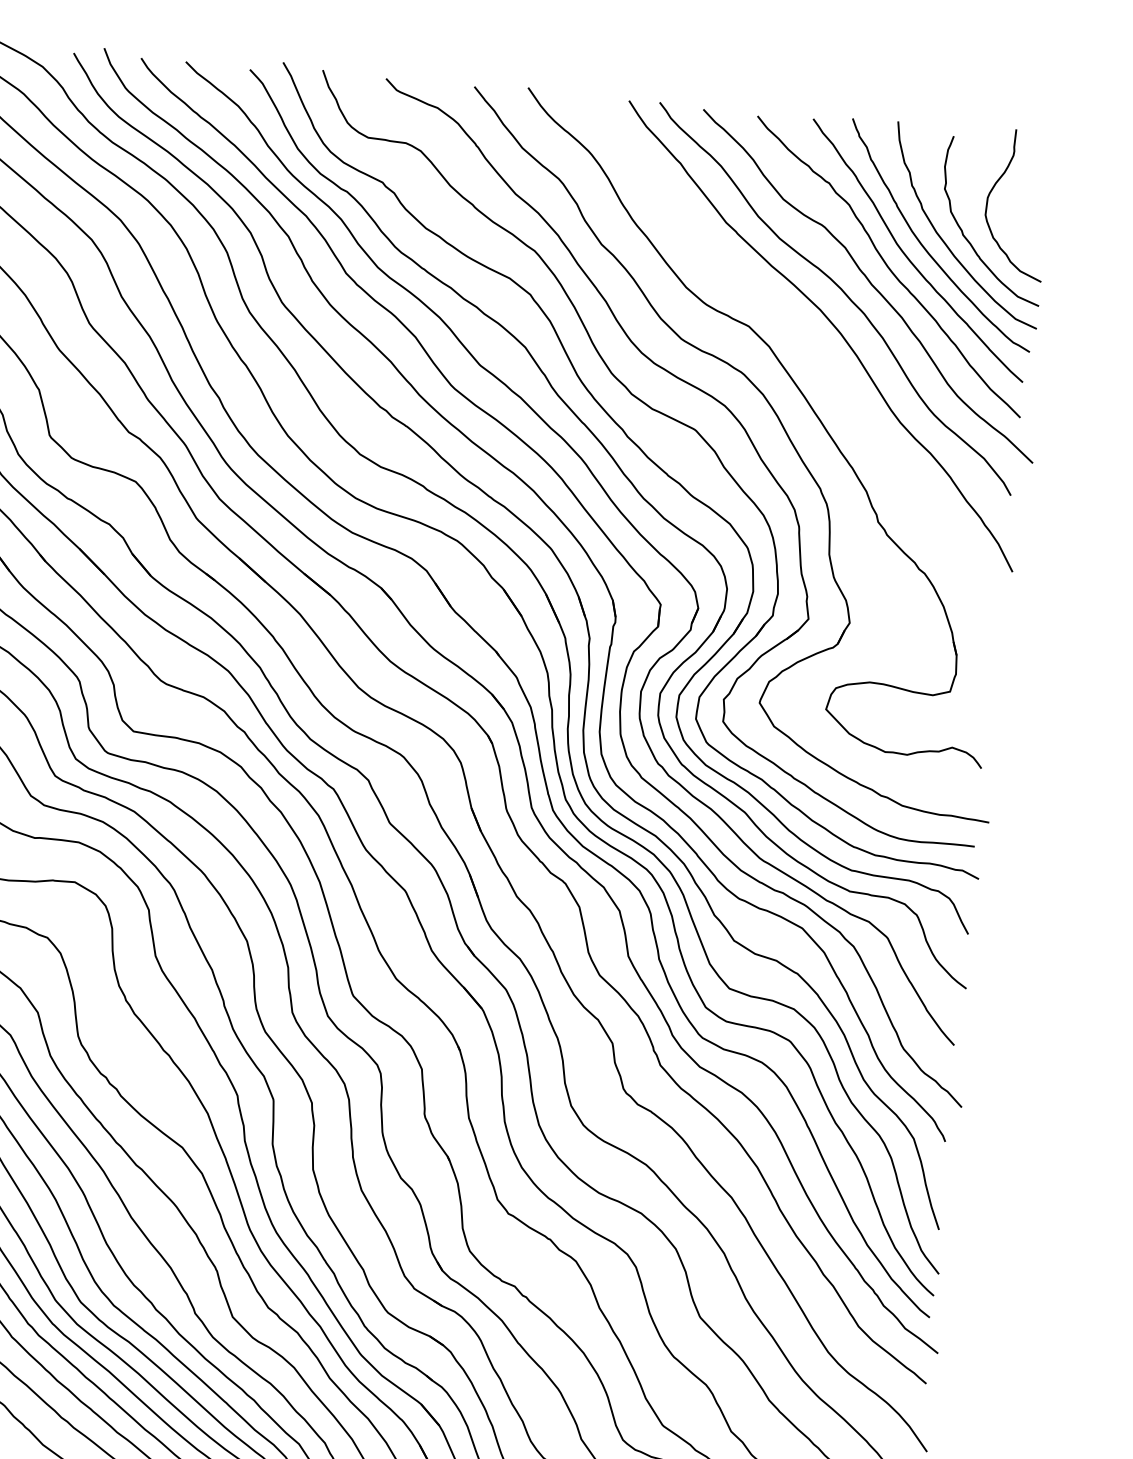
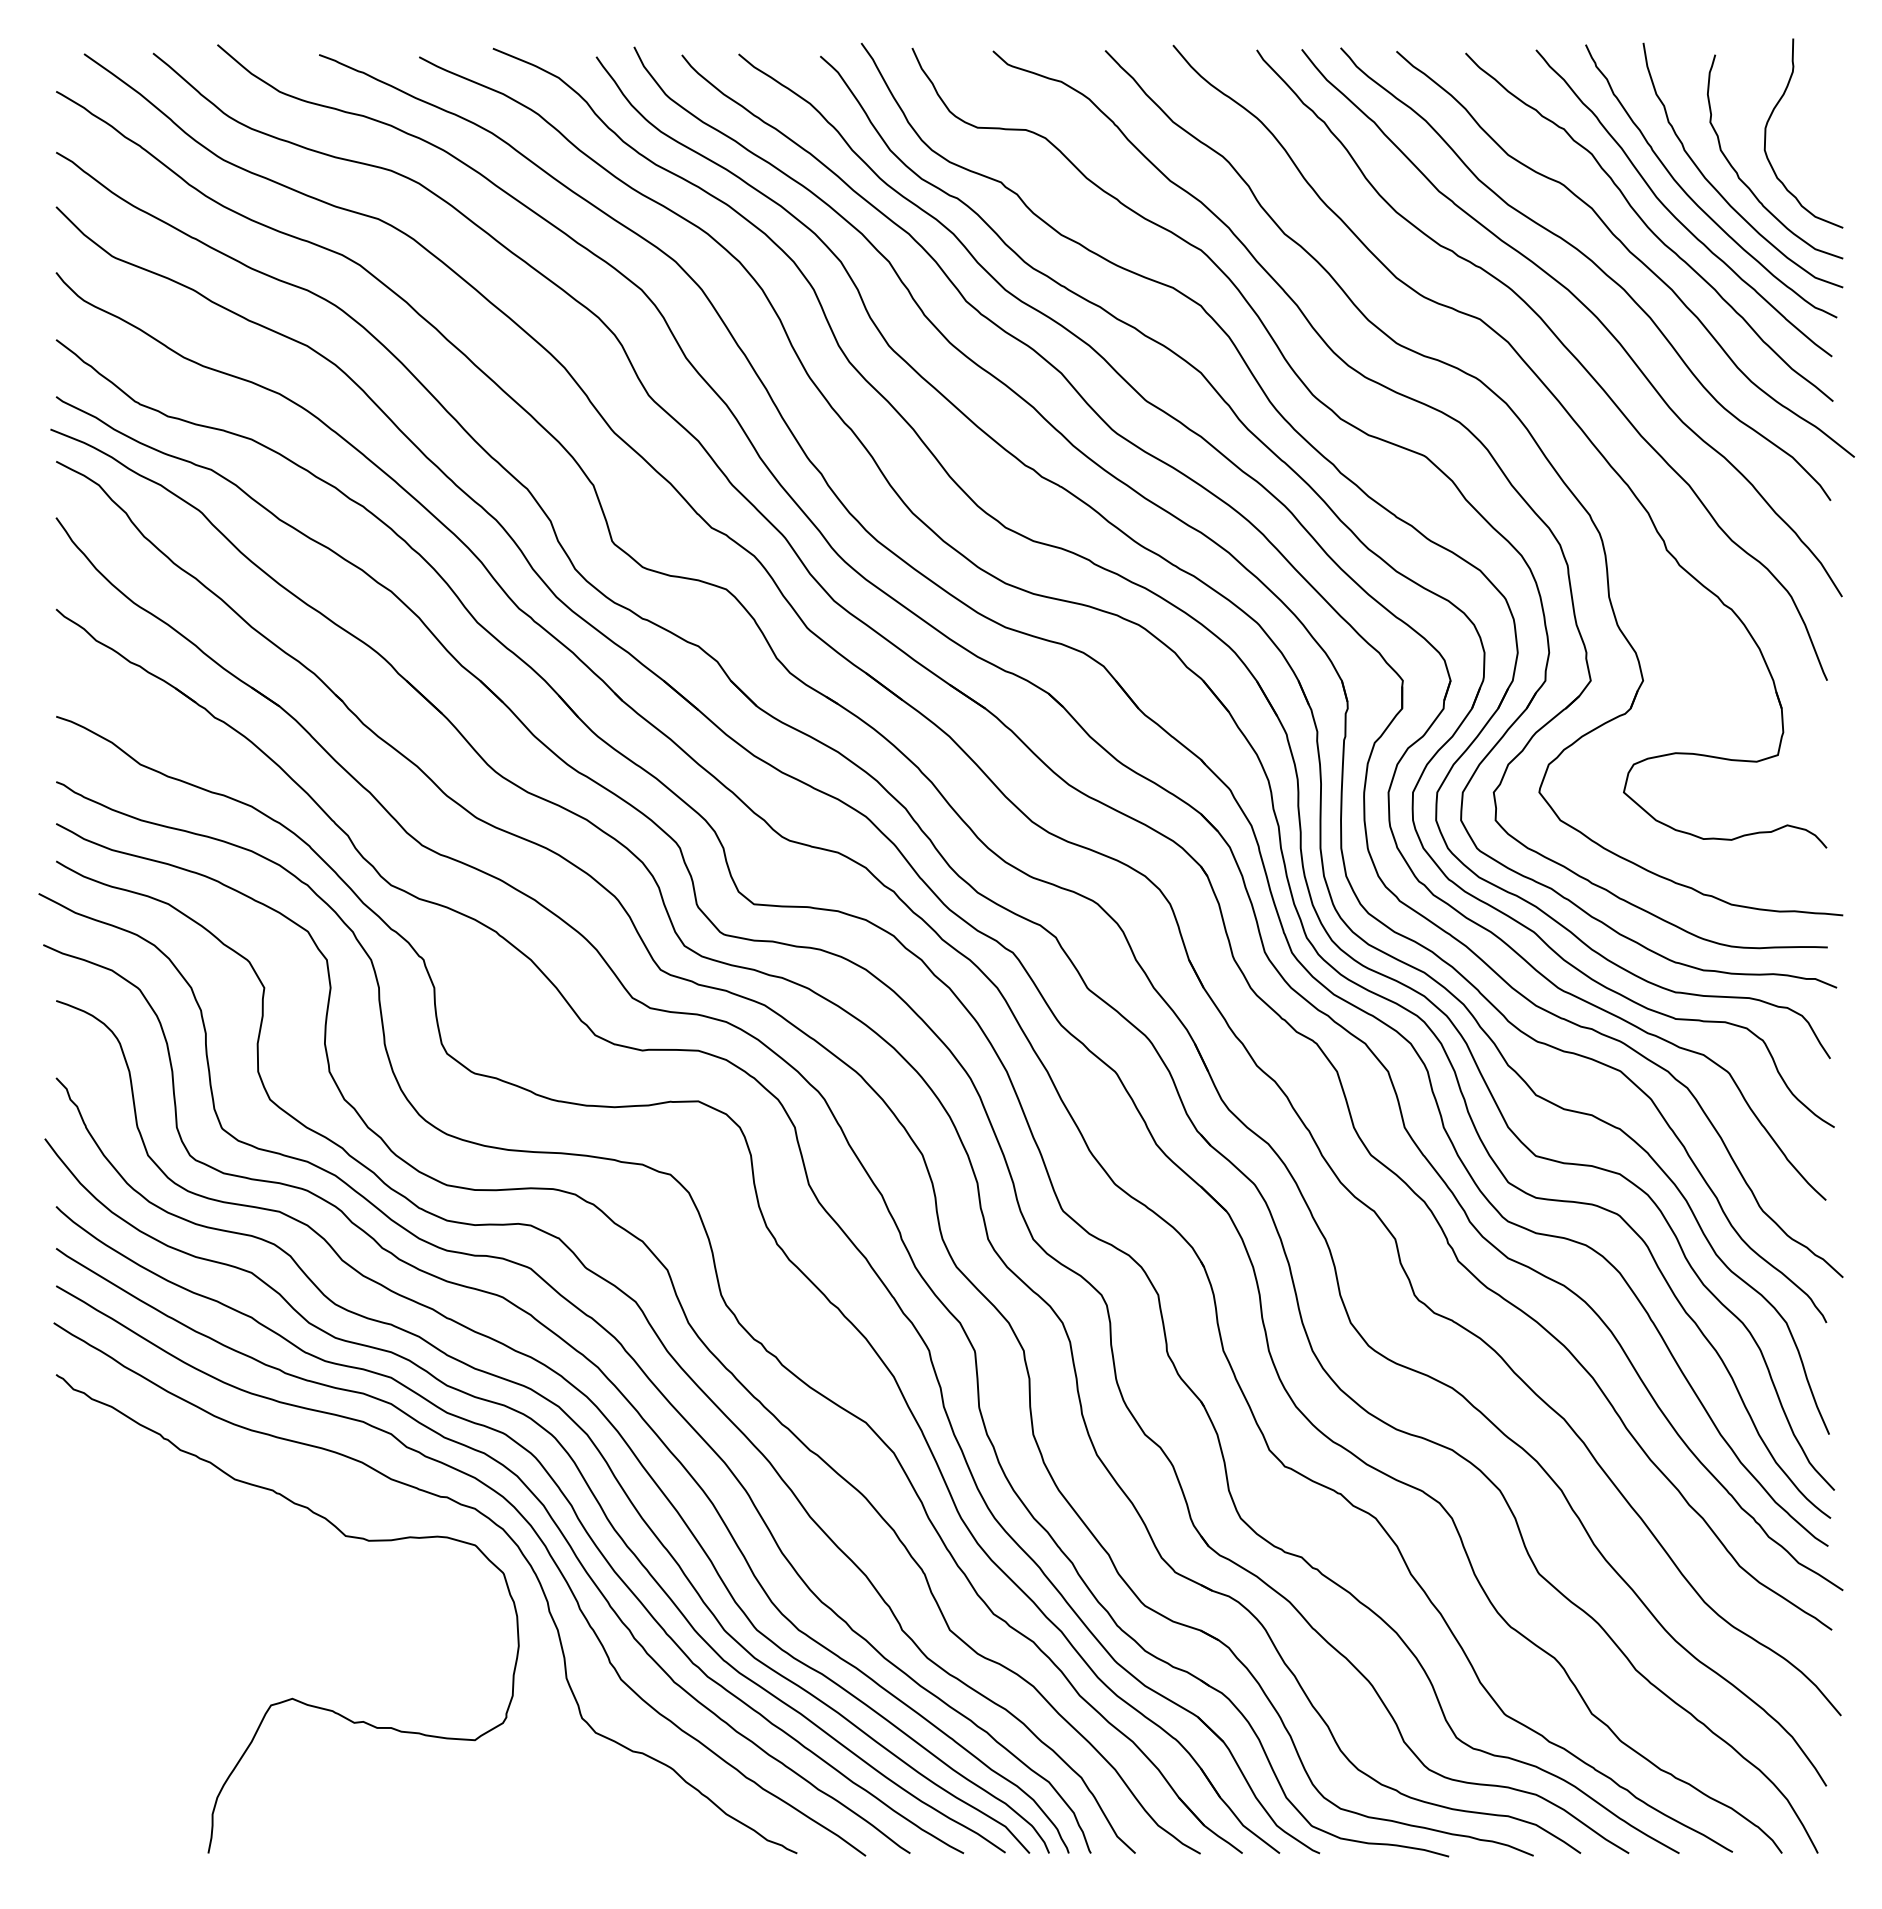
curve: (810, 352) -> (1561, 344), added

